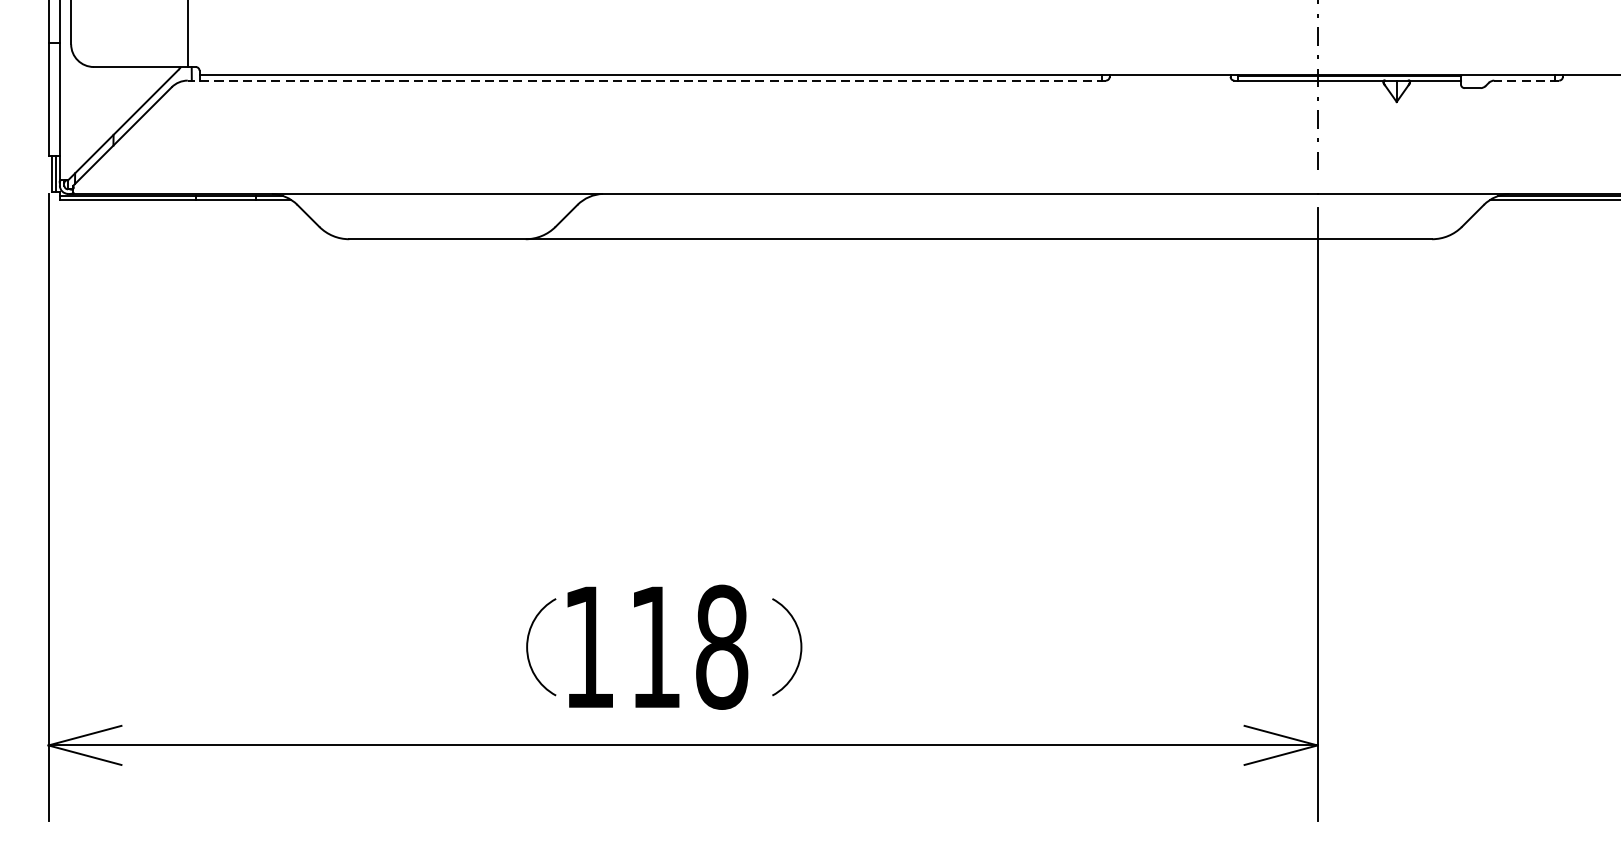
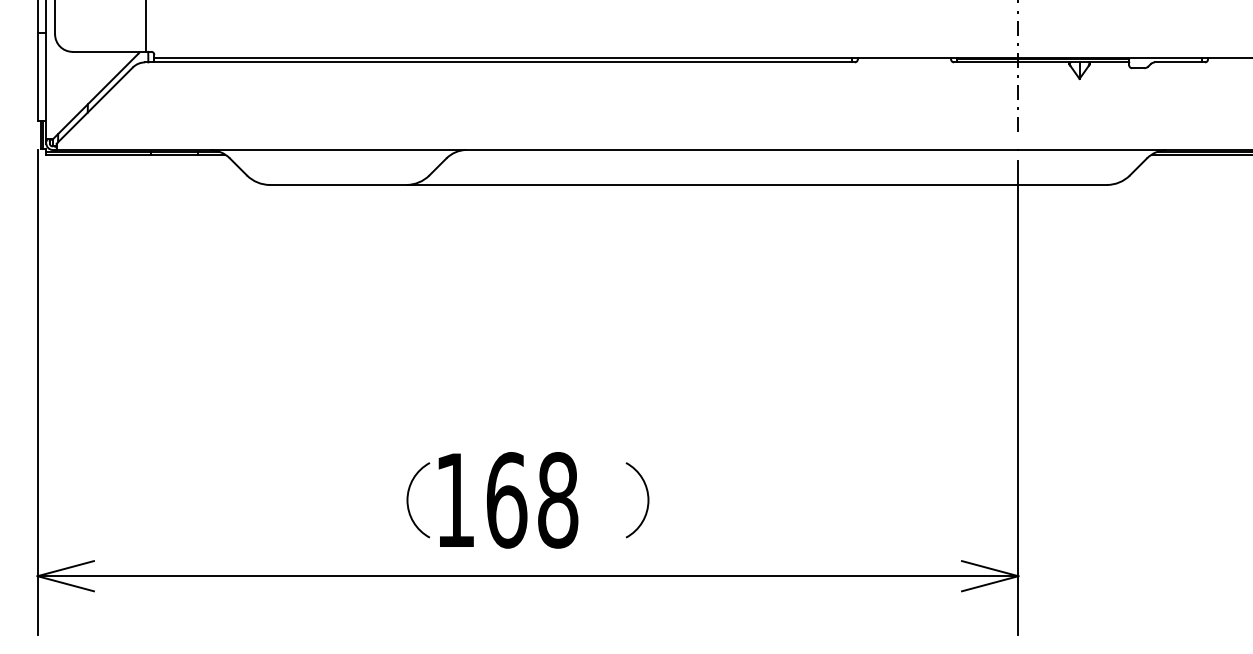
line: (647, 80) -> (500, 62), dashed -> solid
line: (1526, 80) -> (1179, 62), dashed -> solid
text: (656, 647) -> (507, 500), 118 -> 168
arc: (800, 647) -> (647, 500), moved

